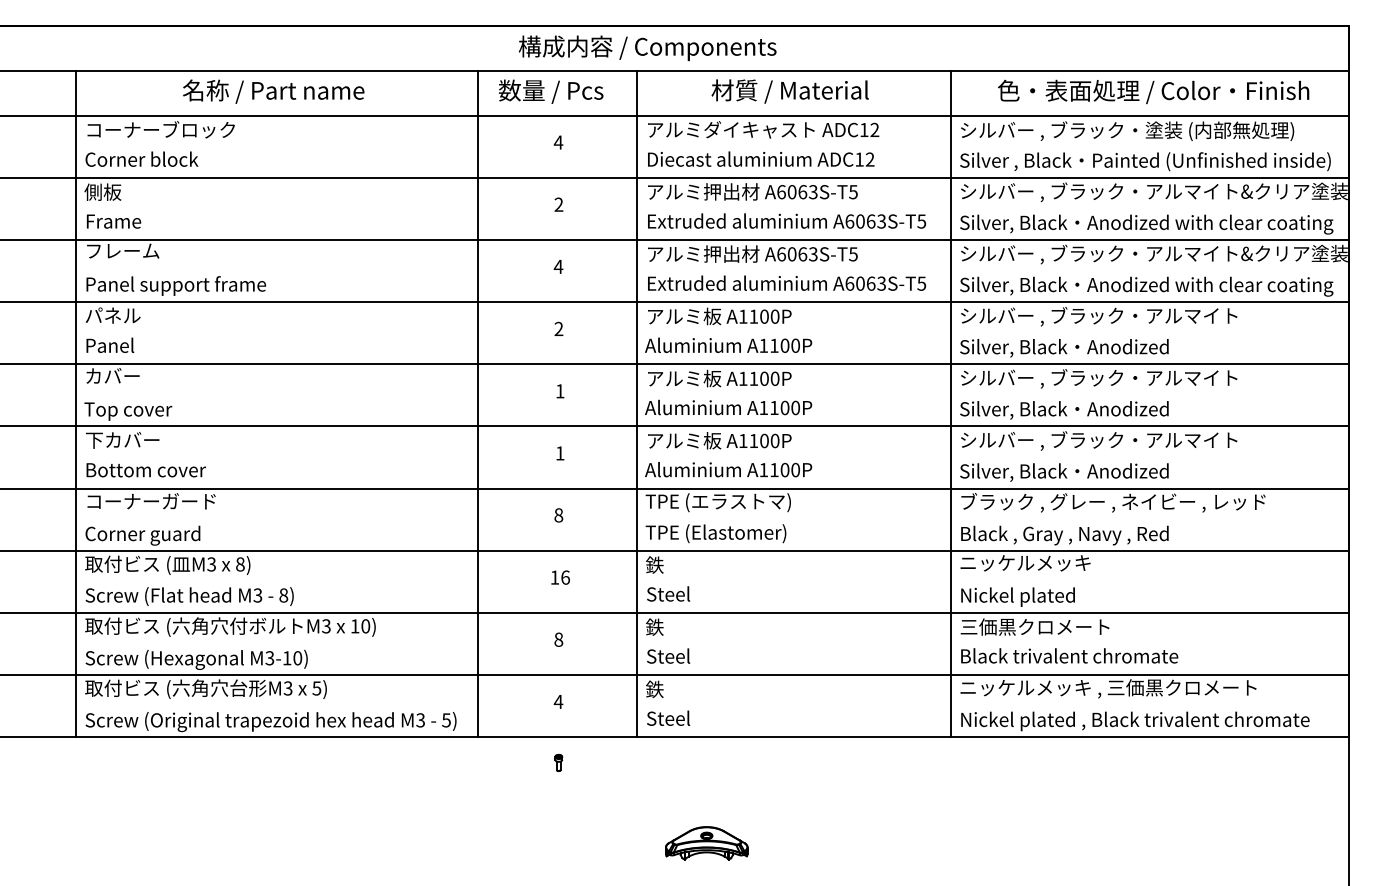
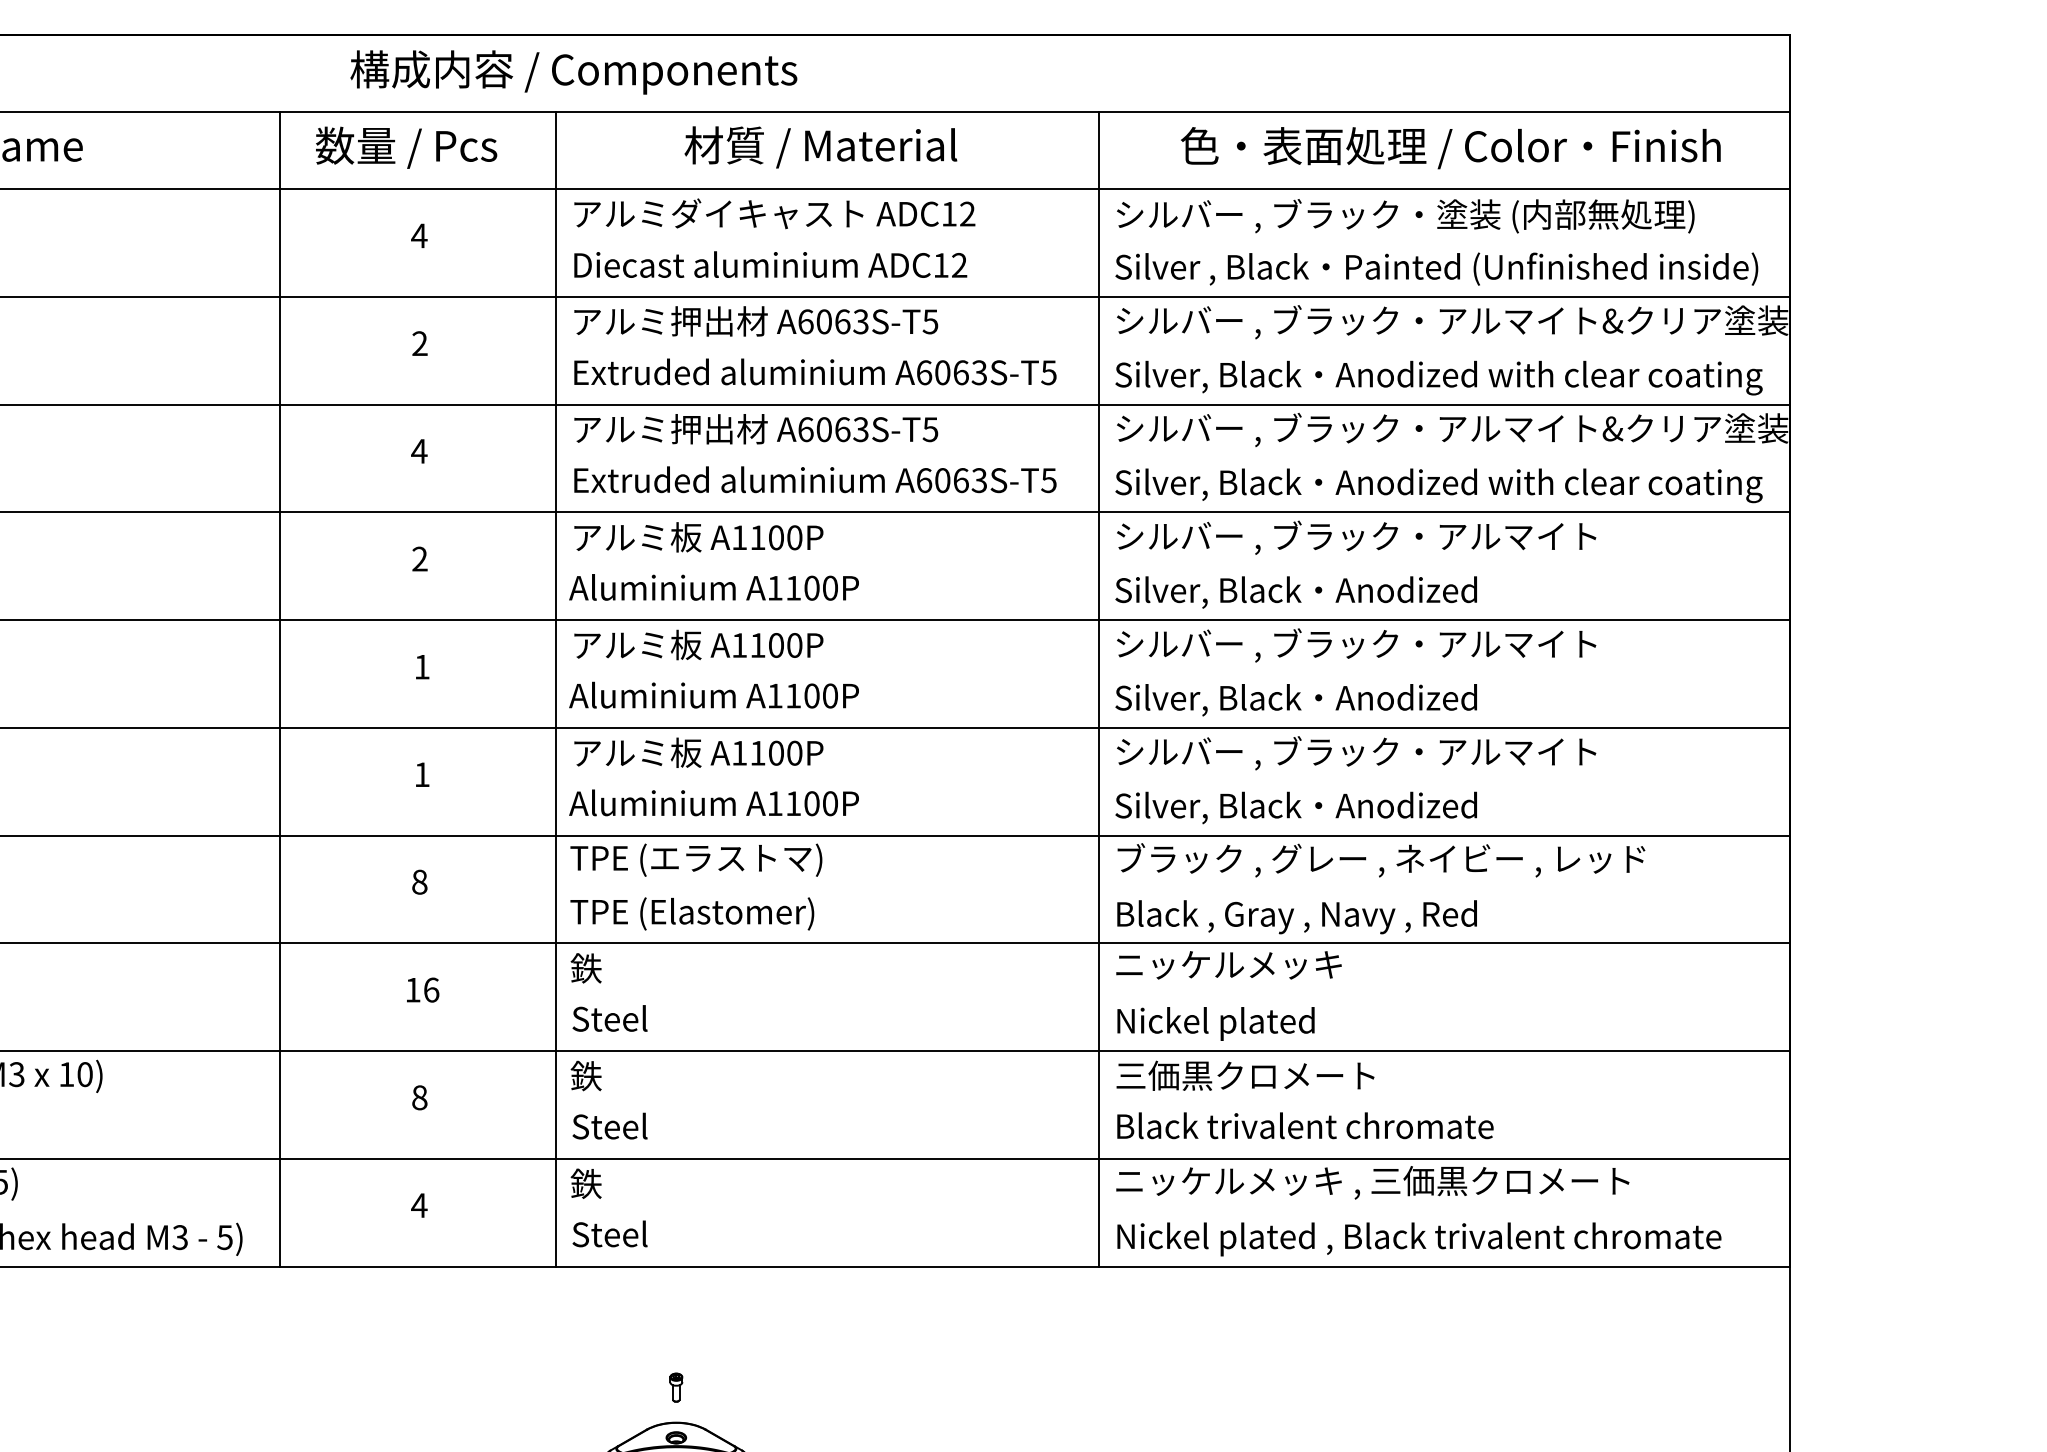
part: (558, 762) -> (675, 1386), moved

